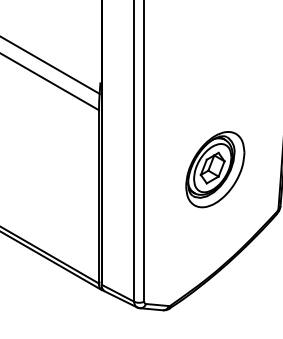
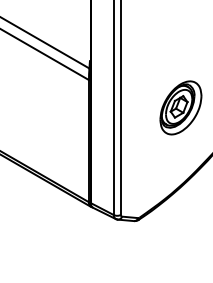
part: (214, 169) -> (180, 107), moved

